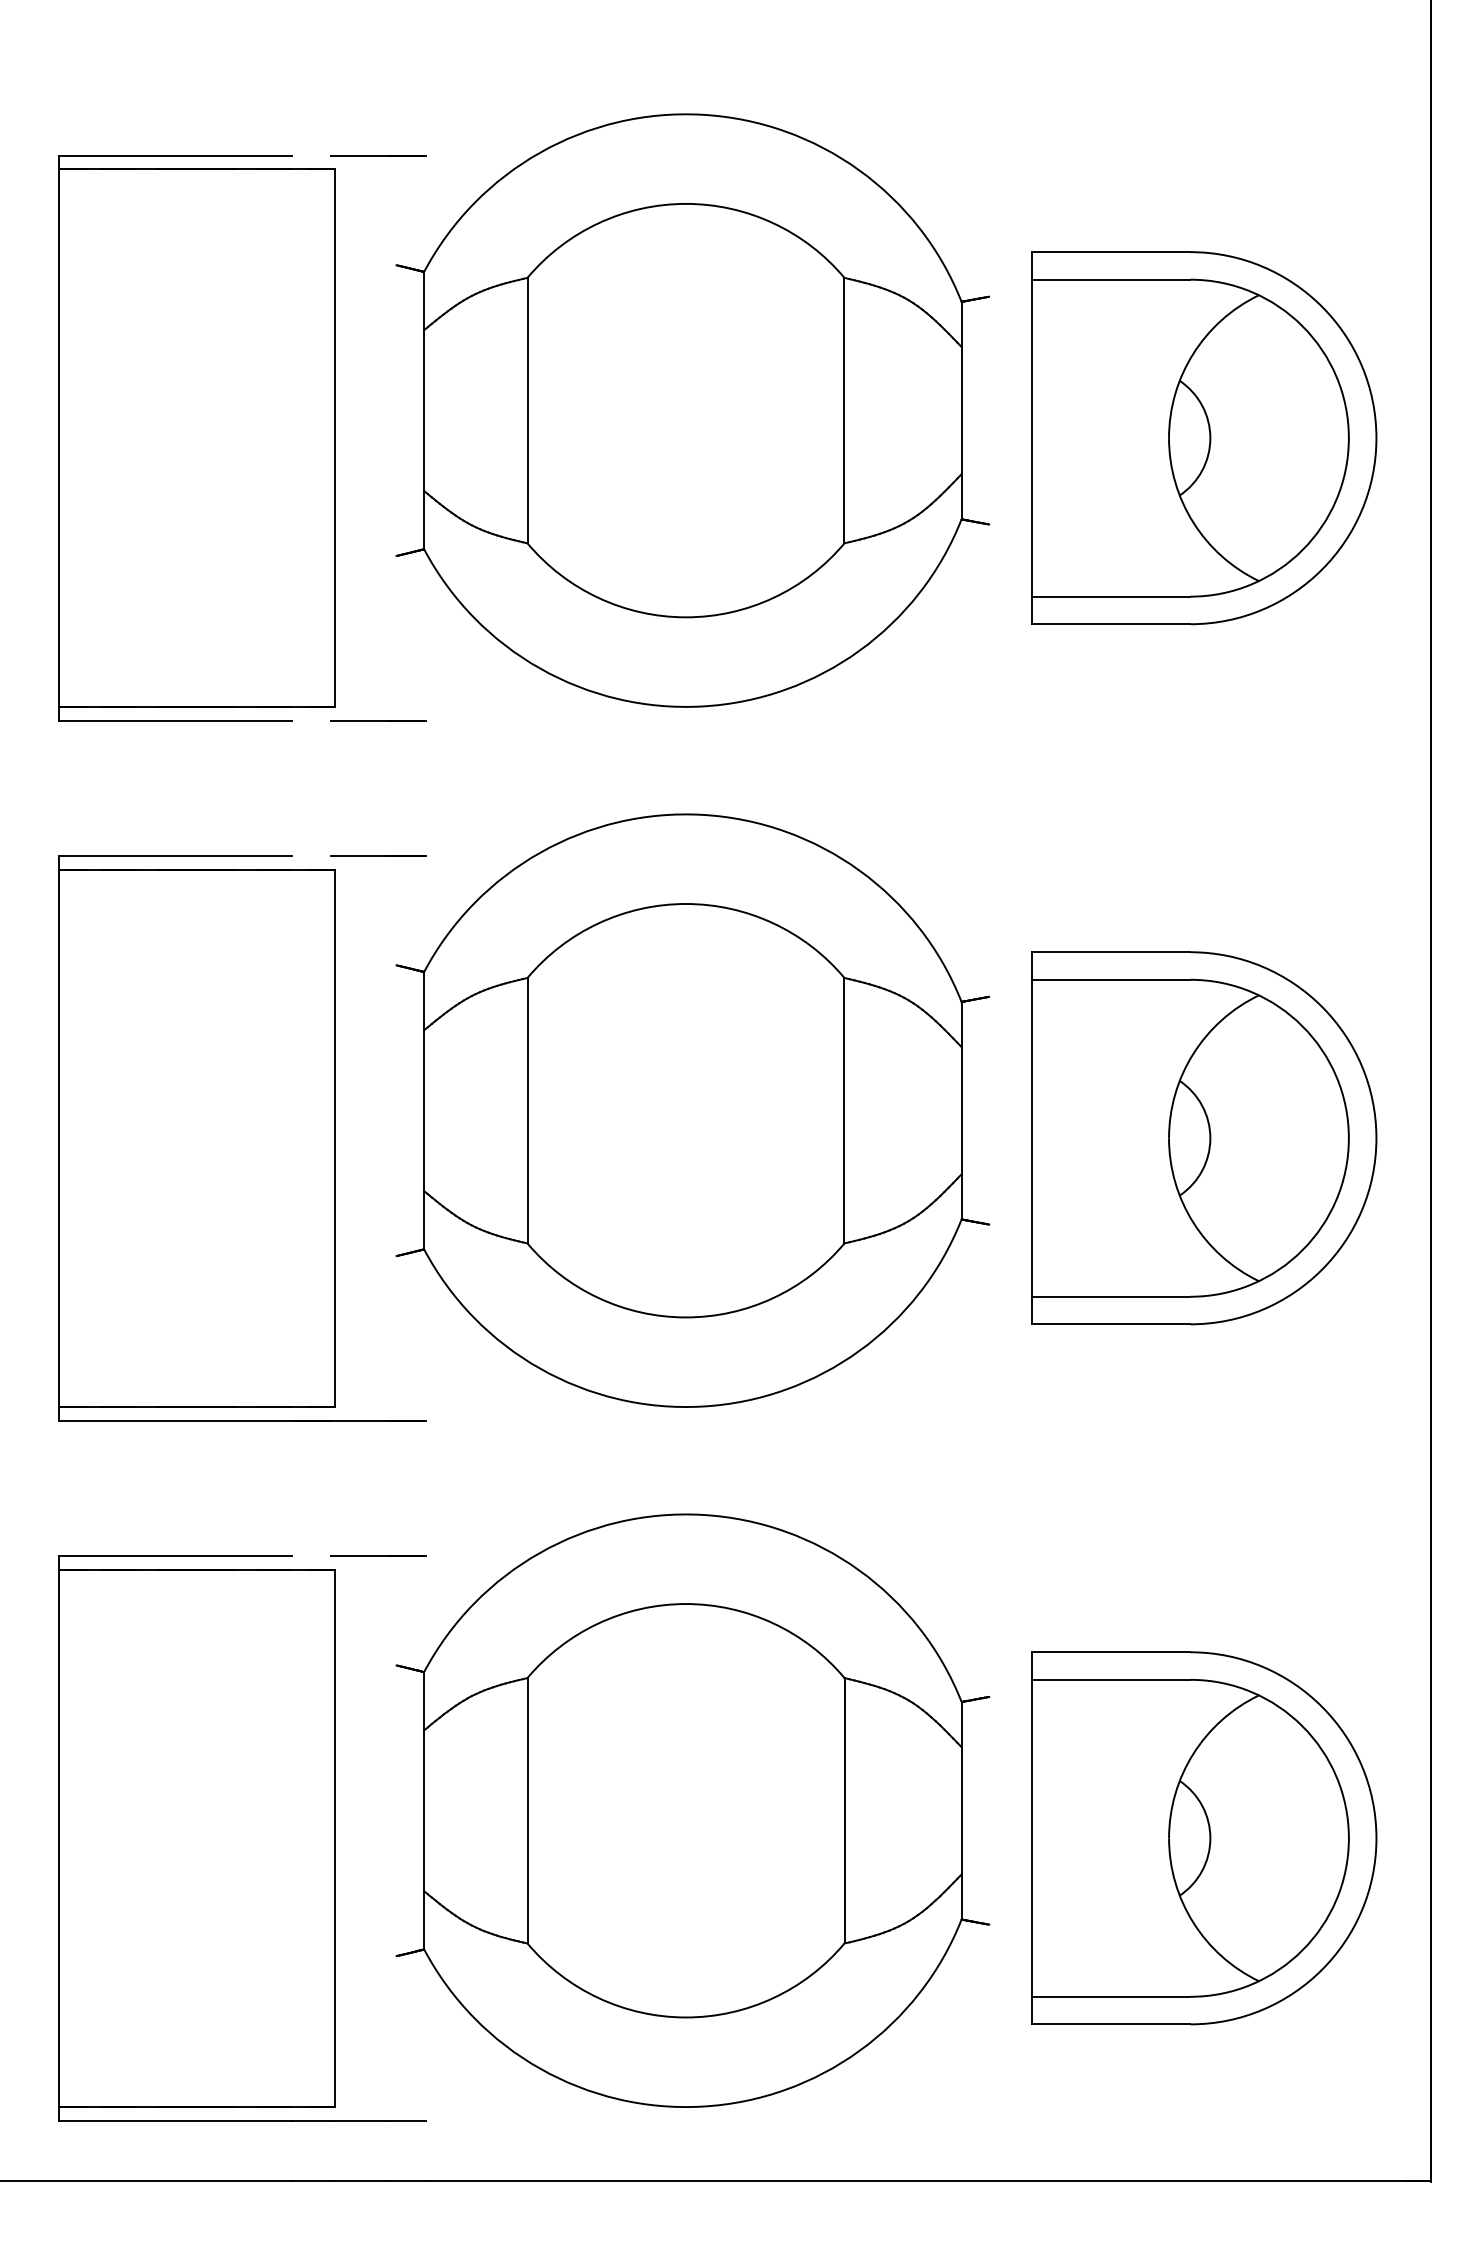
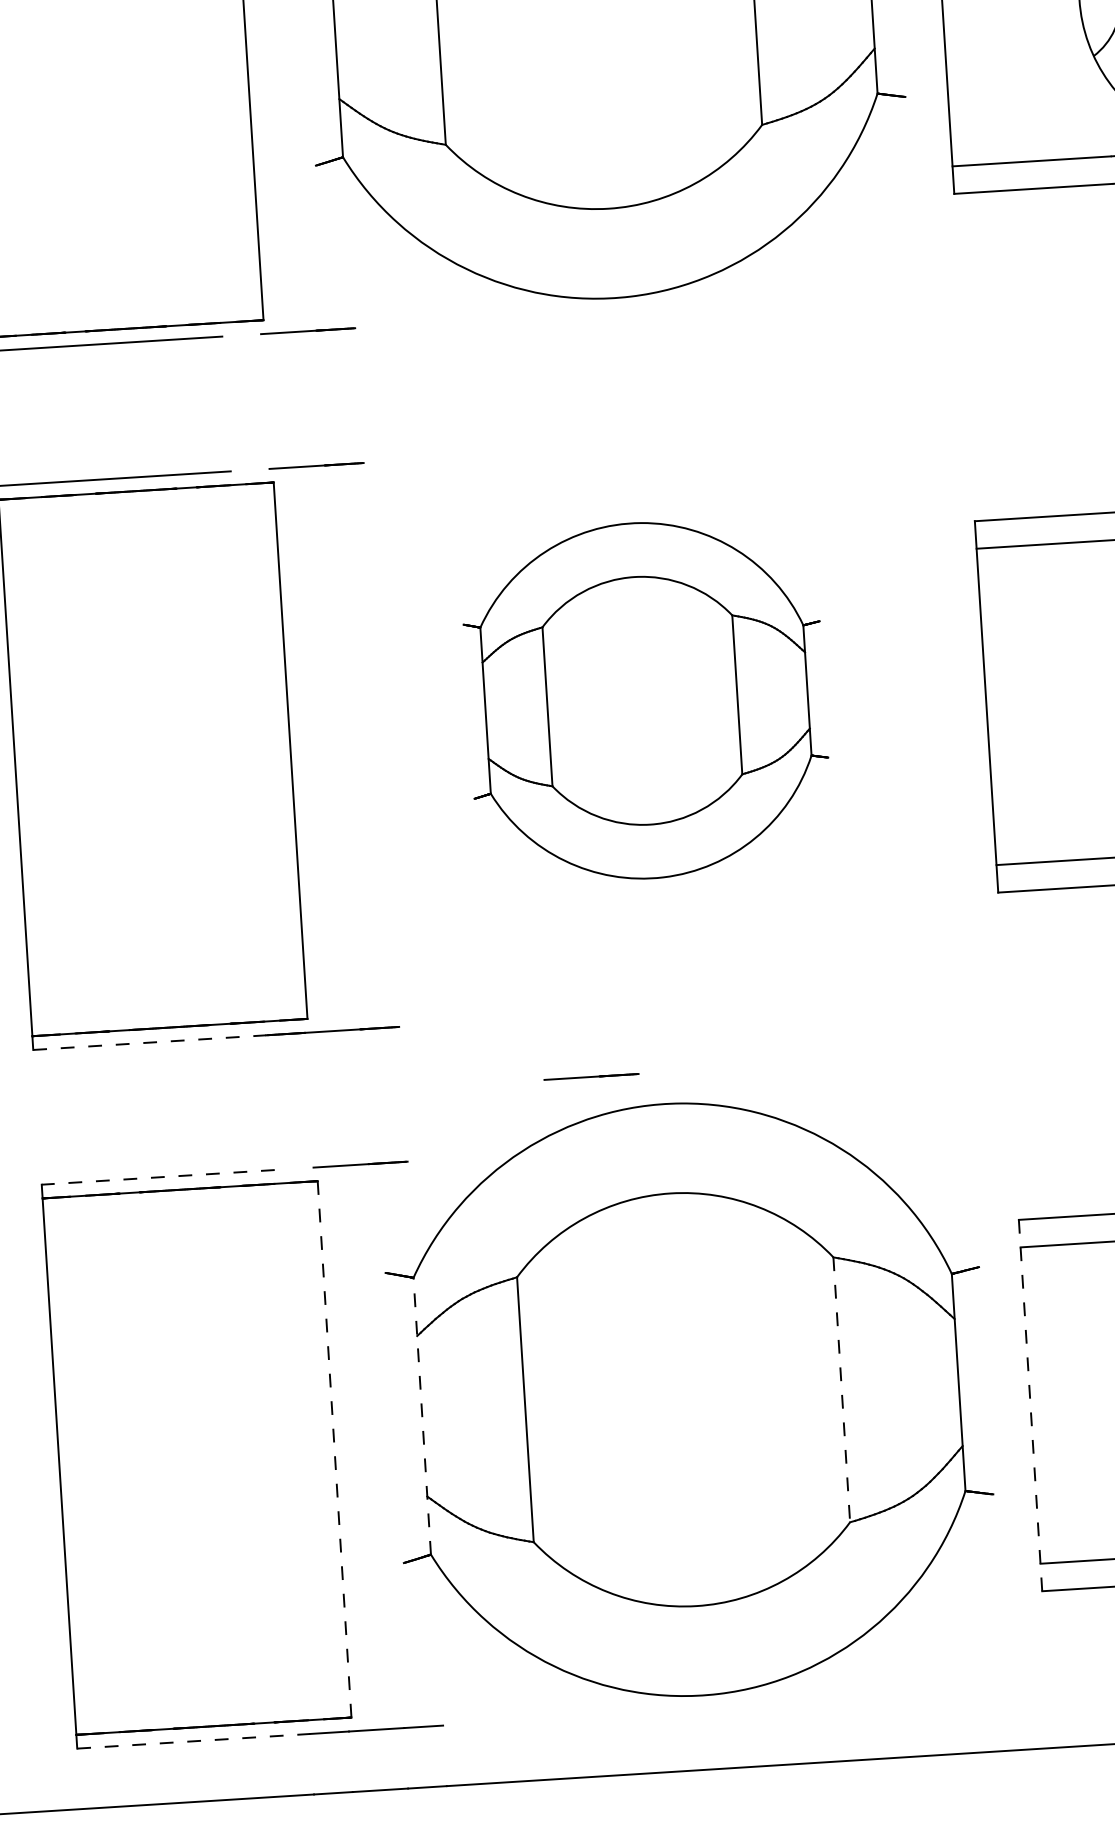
part: (692, 1110) -> (646, 700), size x0.6
line: (175, 1420) -> (149, 1042), solid -> dashed
line: (614, 1482) -> (591, 1076), added
line: (175, 1555) -> (158, 1177), solid -> dashed
line: (424, 1810) -> (422, 1415), solid -> dashed
line: (844, 1810) -> (841, 1389), solid -> dashed
line: (1031, 1837) -> (1030, 1404), solid -> dashed
line: (334, 1838) -> (334, 1449), solid -> dashed
line: (175, 2120) -> (193, 1740), solid -> dashed

